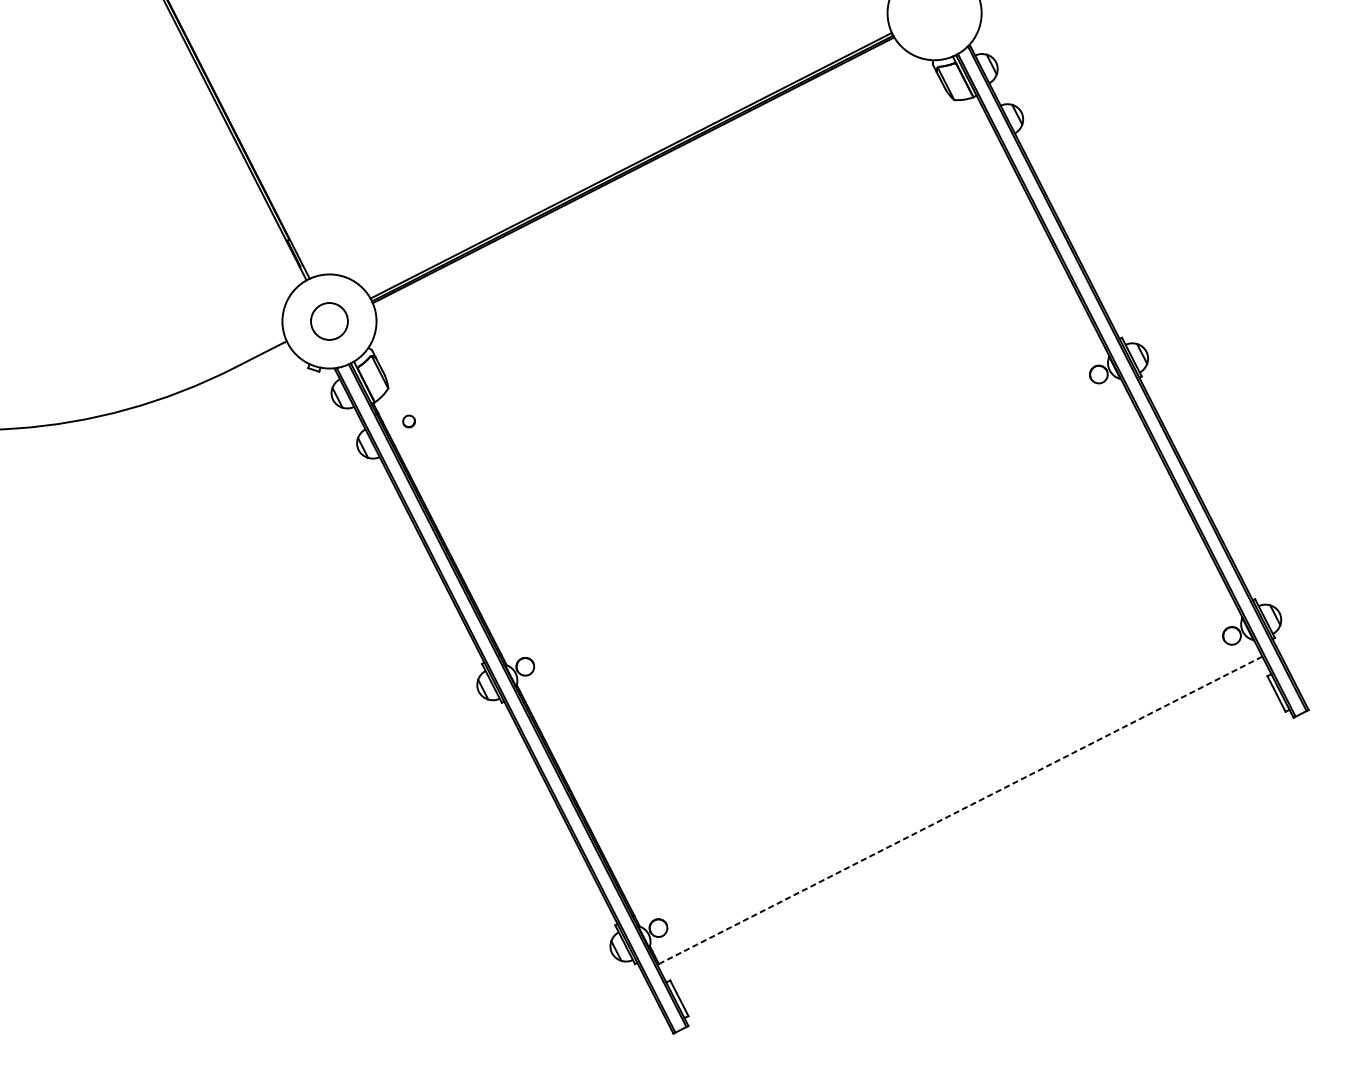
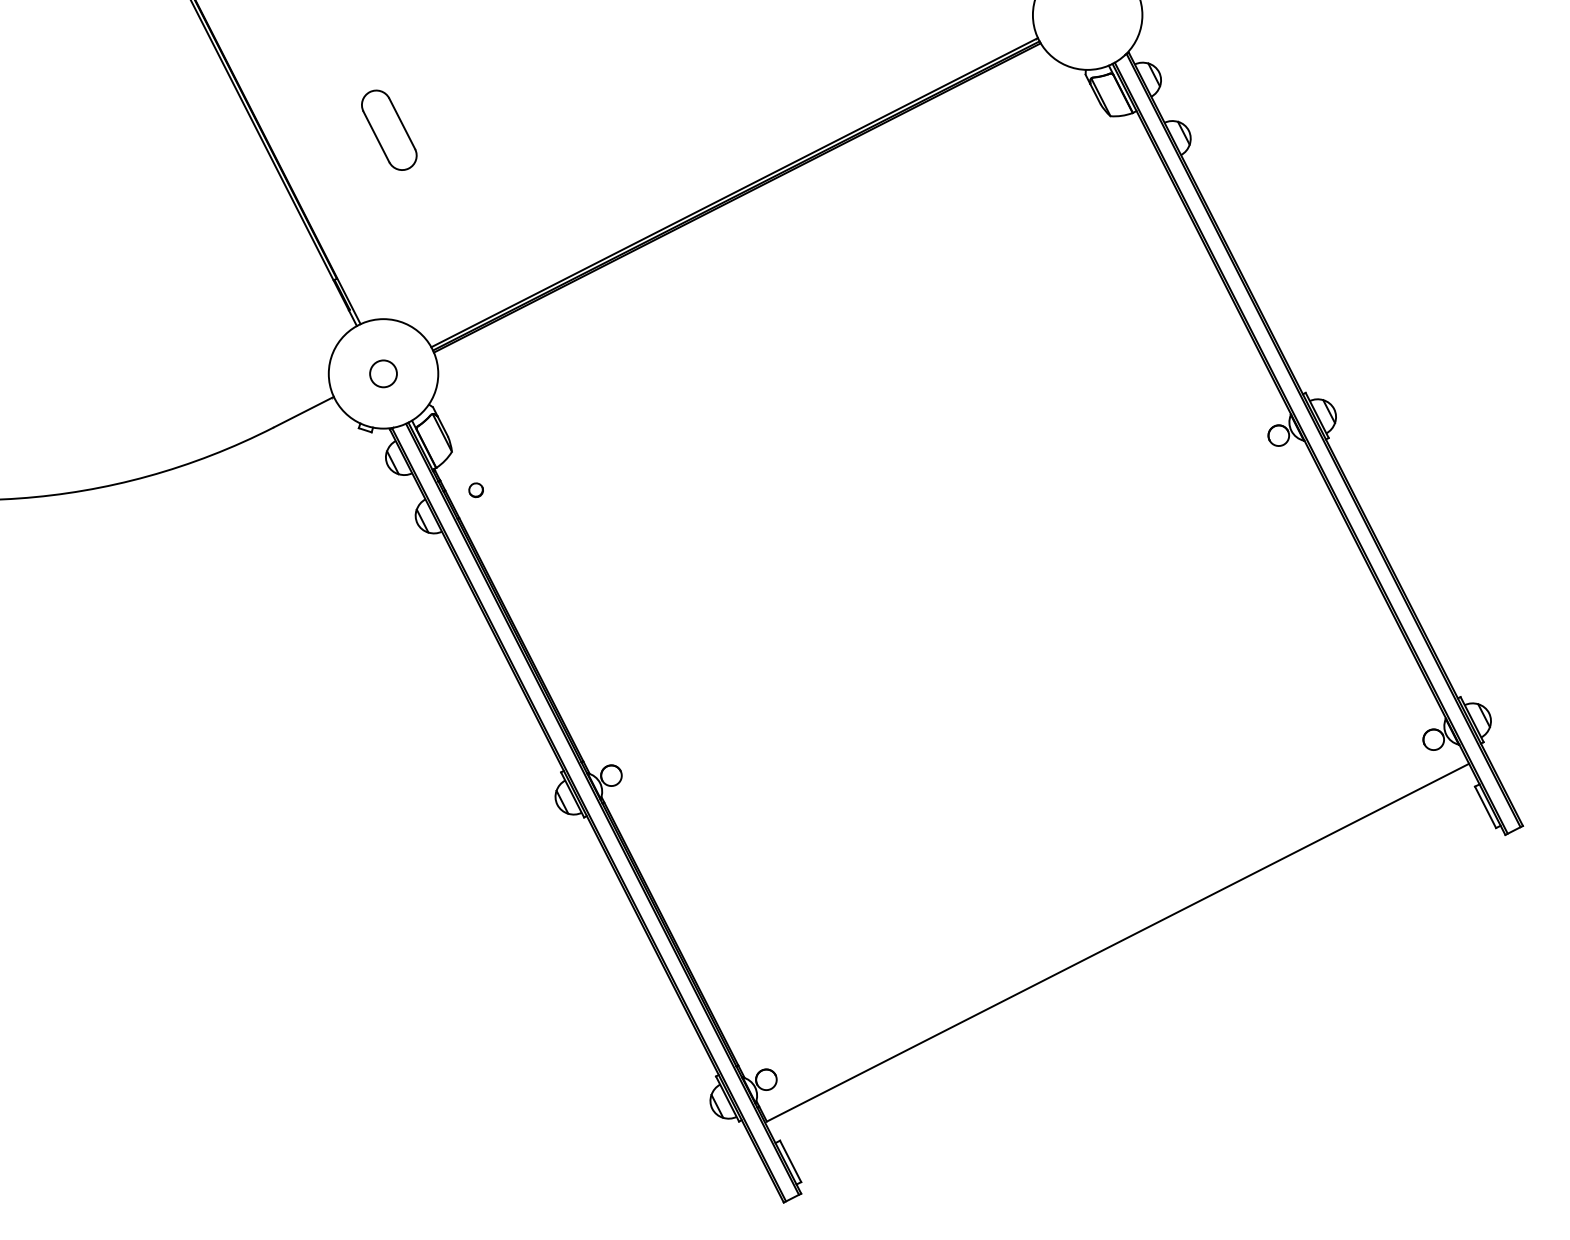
part: (334, 111) -> (389, 129), added
circle: (329, 321) -> (383, 373), size x0.62
line: (961, 810) -> (1118, 942), dashed -> solid

